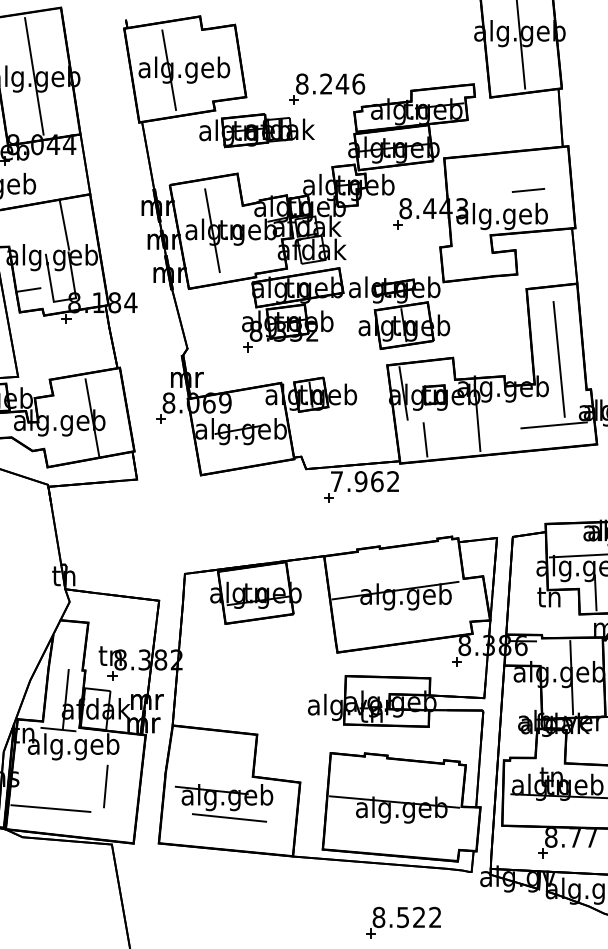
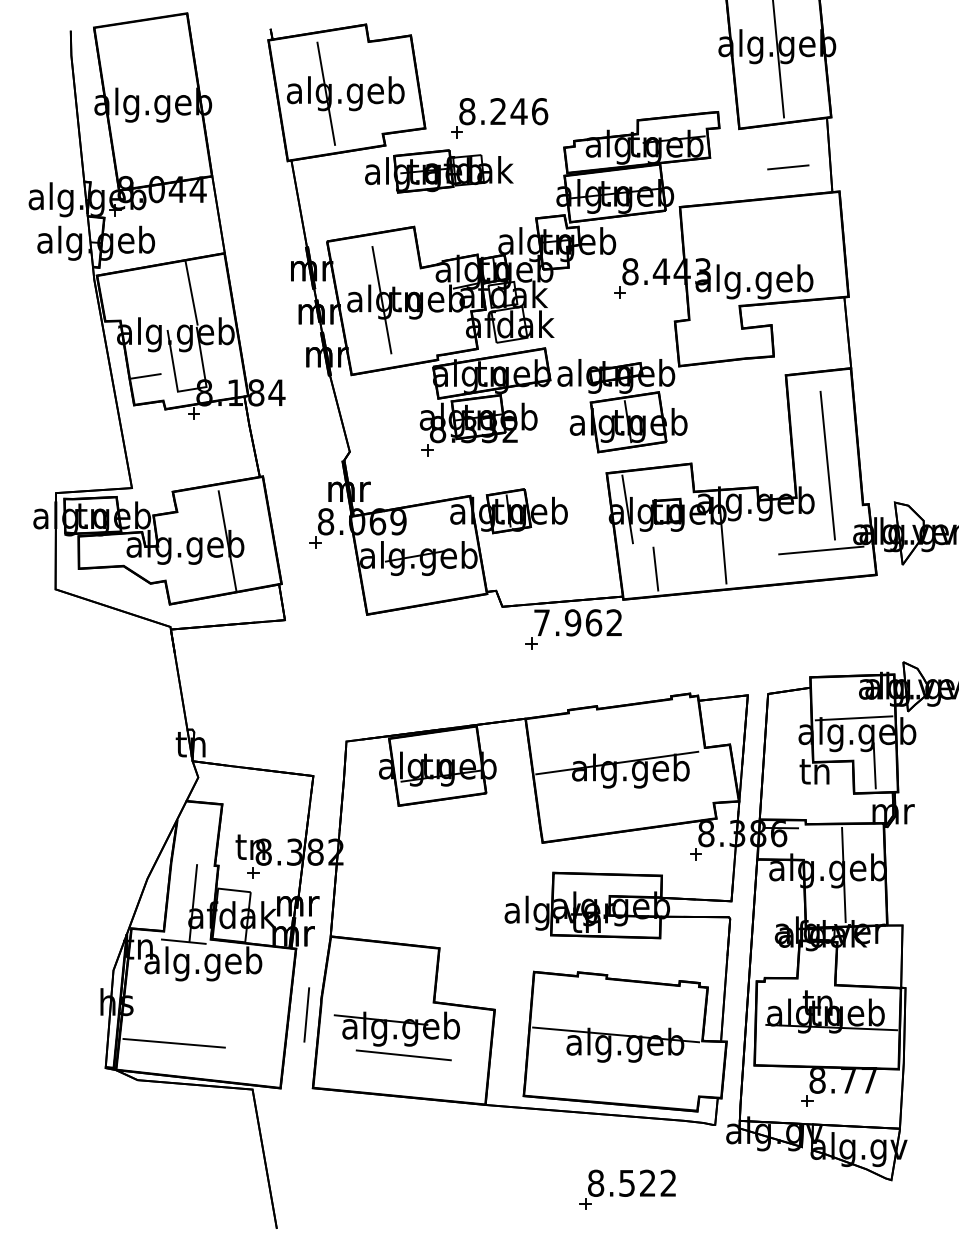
line: (34, 76) -> (152, 101), removed
part: (327, 89) -> (499, 118), moved
line: (528, 190) -> (788, 167), moved
line: (105, 786) -> (306, 1014), moved

